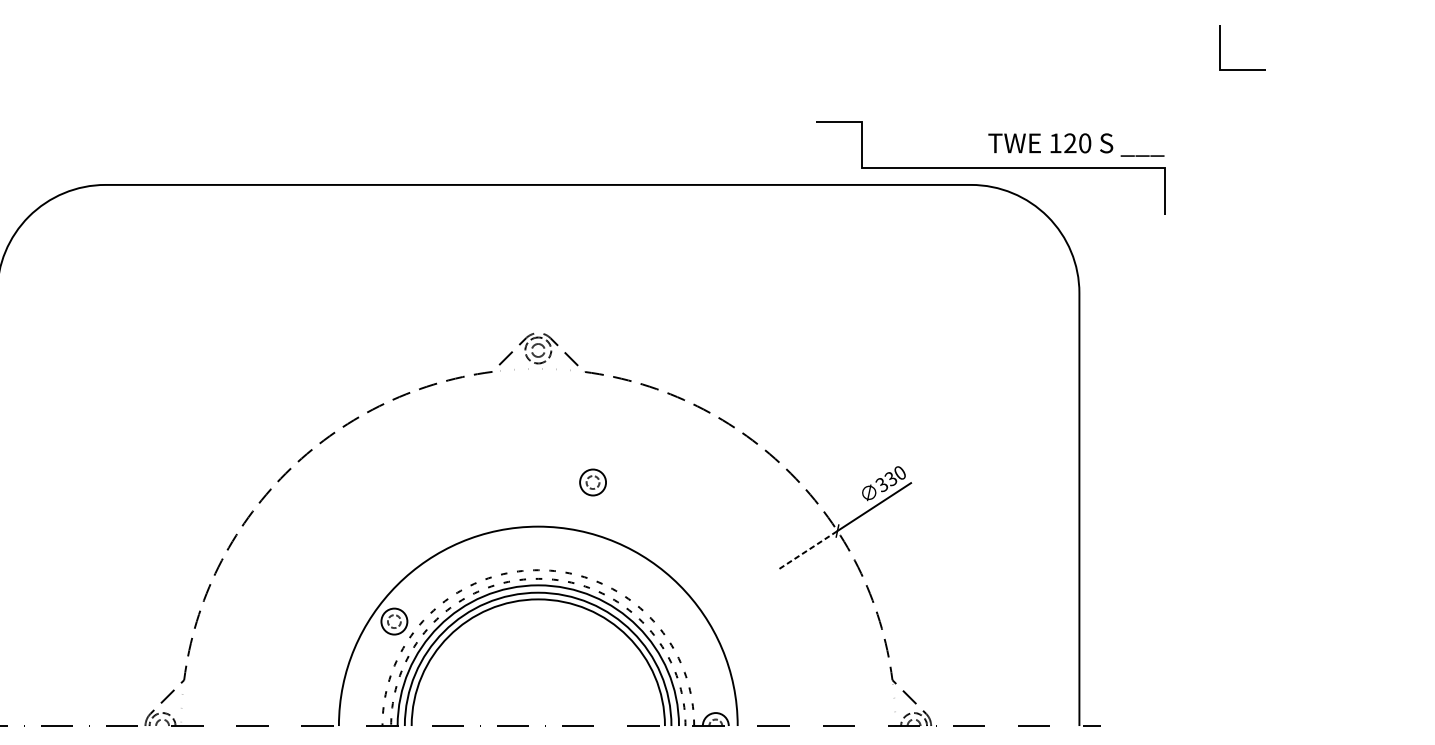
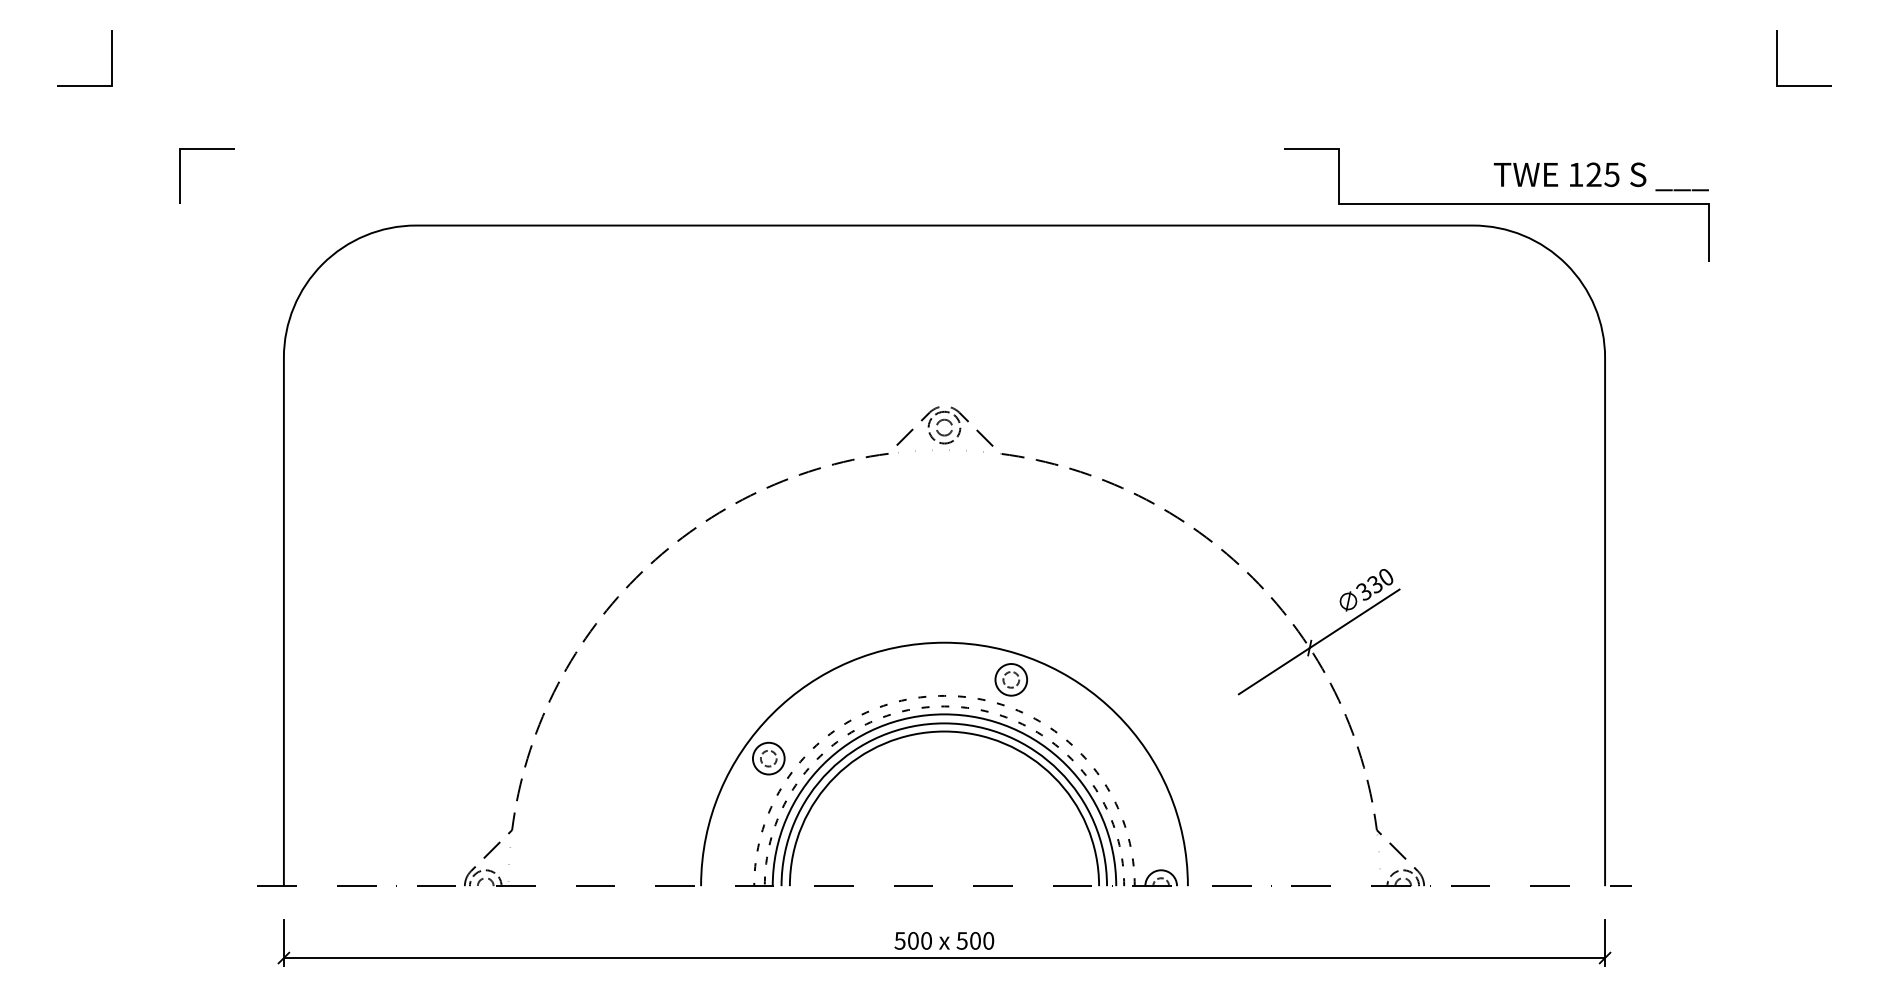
text: (1084, 143) -> (1611, 174), 120 -> 125
part: (593, 482) -> (1011, 679), moved
line: (808, 549) -> (1274, 670), dashed -> solid

